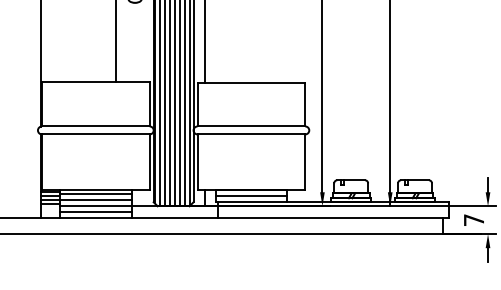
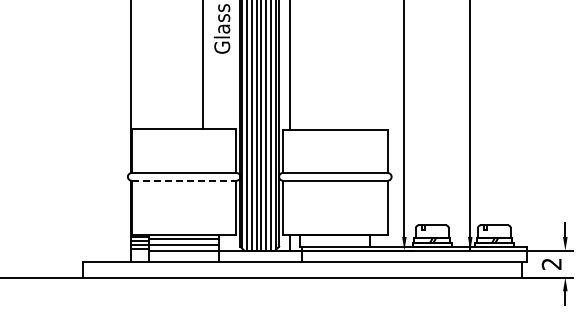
line: (96, 134) -> (184, 180), solid -> dashed
line: (251, 195) -> (335, 240), removed
line: (96, 212) -> (184, 256), removed
text: (473, 219) -> (551, 263), 7 -> 2

